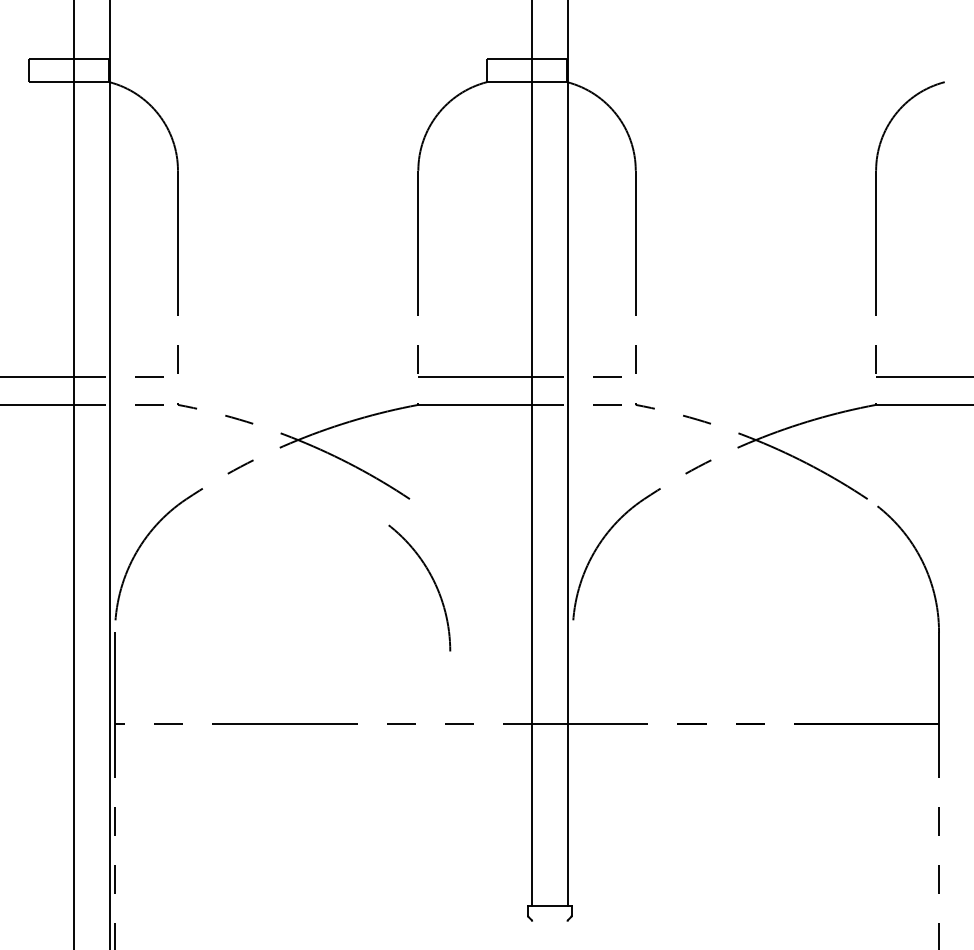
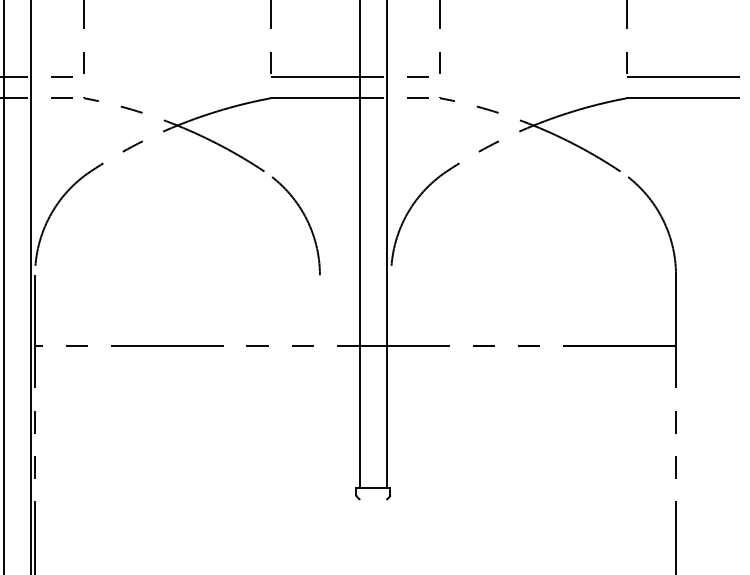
arc: (432, 580) -> (306, 220), moved

